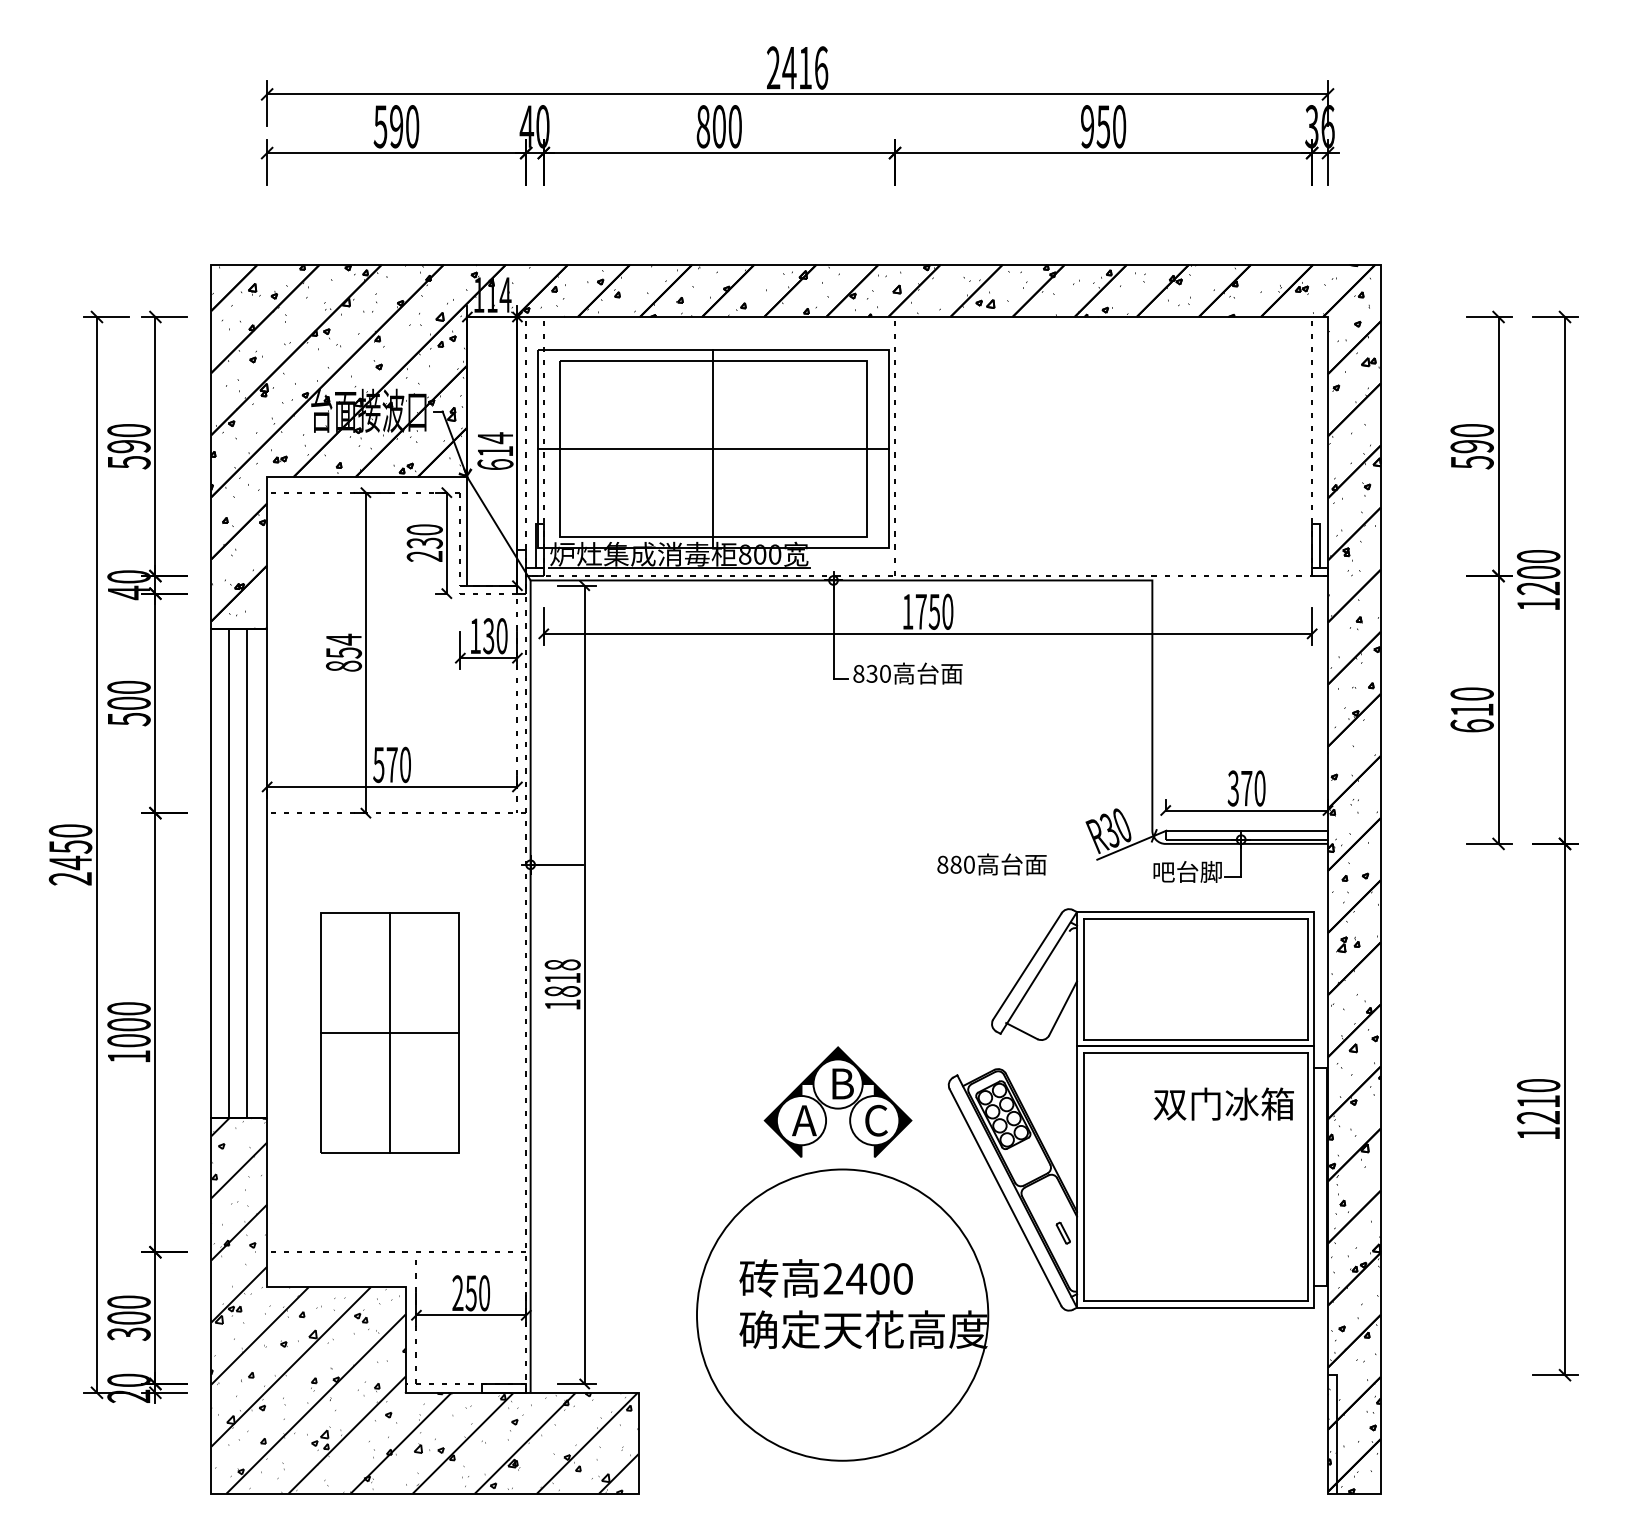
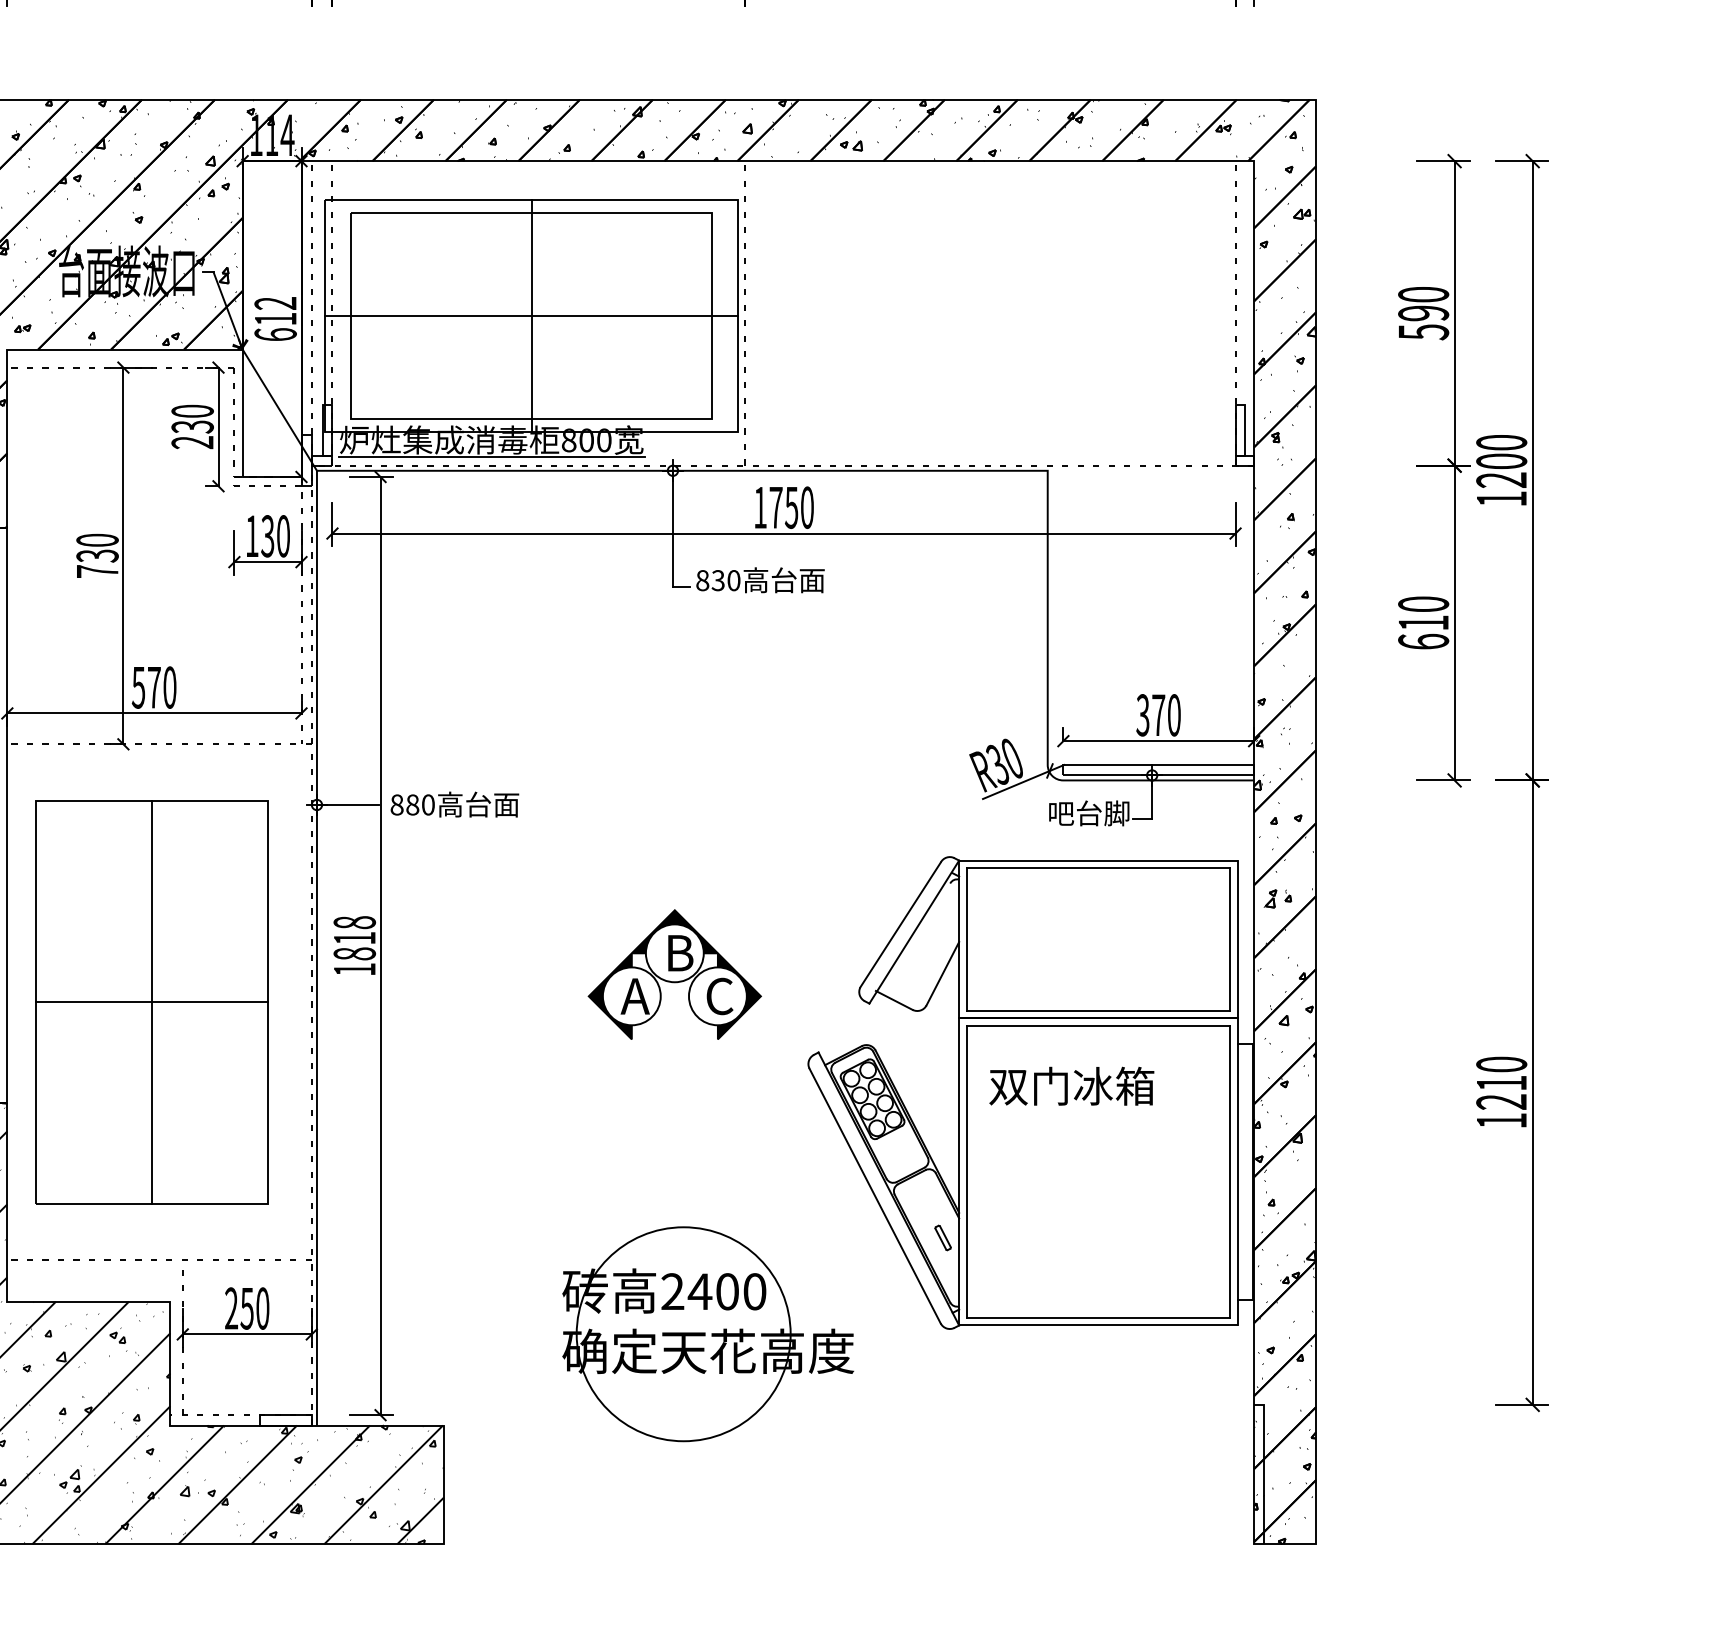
text: (494, 438) -> (274, 303), 614 -> 612
text: (343, 652) -> (97, 555), 854 -> 730
text: (991, 864) -> (454, 804), moved
part: (389, 1032) -> (151, 1002), size x1.43
part: (837, 1101) -> (674, 973), moved
text: (1223, 1103) -> (1071, 1085), moved
circle: (842, 1315) -> (683, 1334), size x0.62

